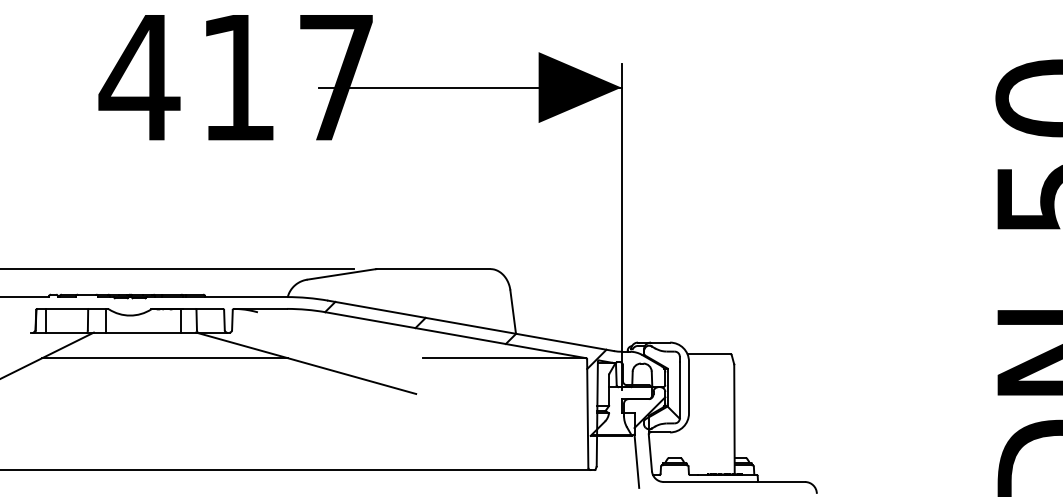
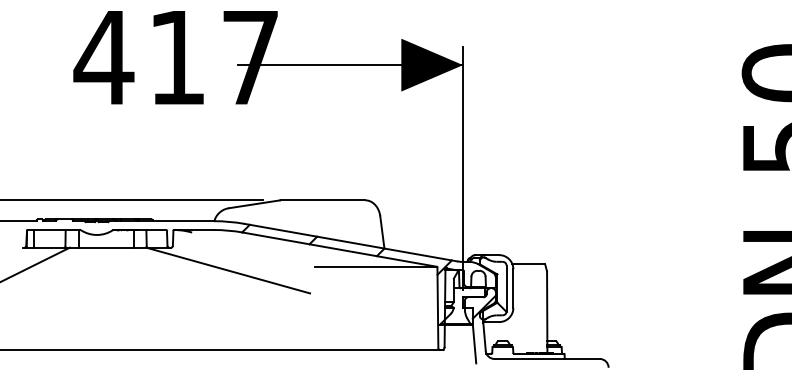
line: (164, 357) -> (122, 266), removed

